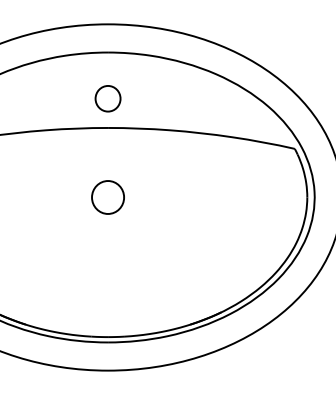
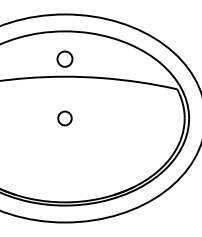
part: (107, 197) -> (64, 118), size x0.7

